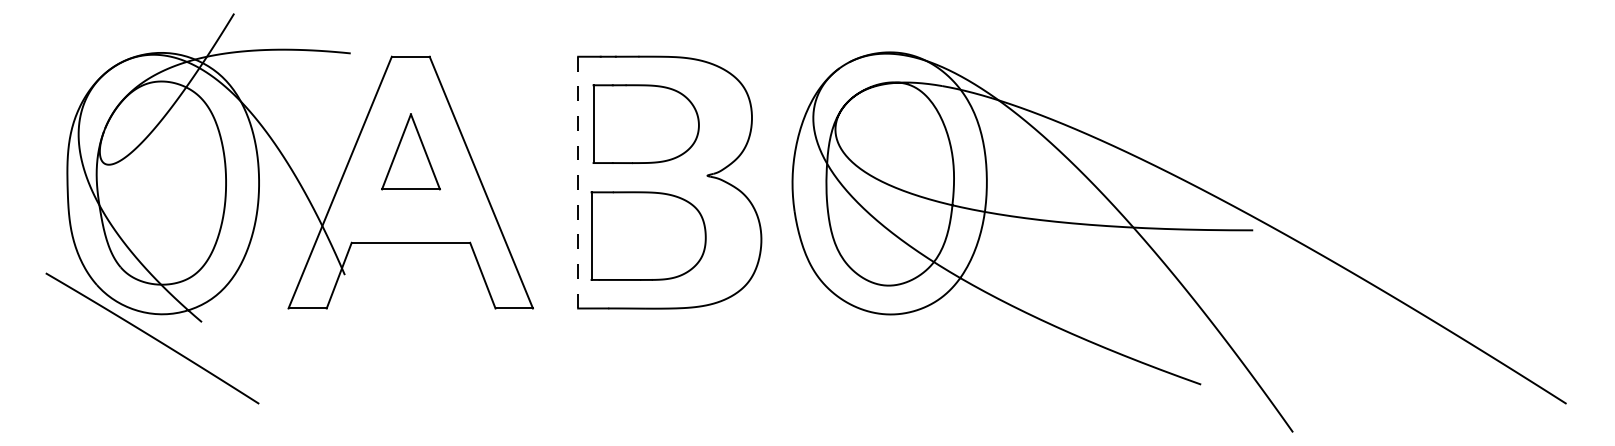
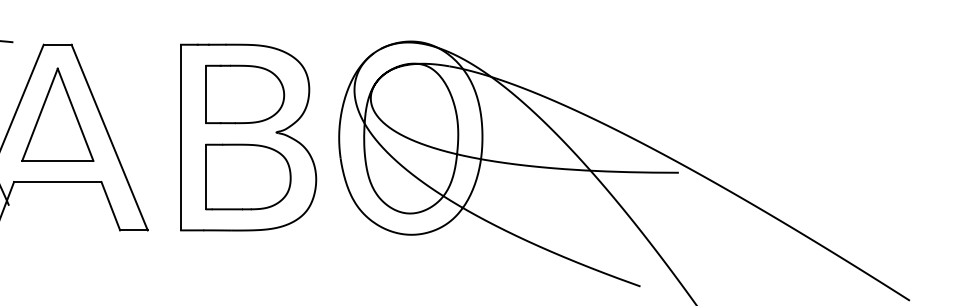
part: (645, 124) -> (244, 94), moved
part: (410, 151) -> (57, 114), size x1.67
line: (578, 182) -> (181, 137), dashed -> solid
part: (648, 235) -> (248, 176), moved

